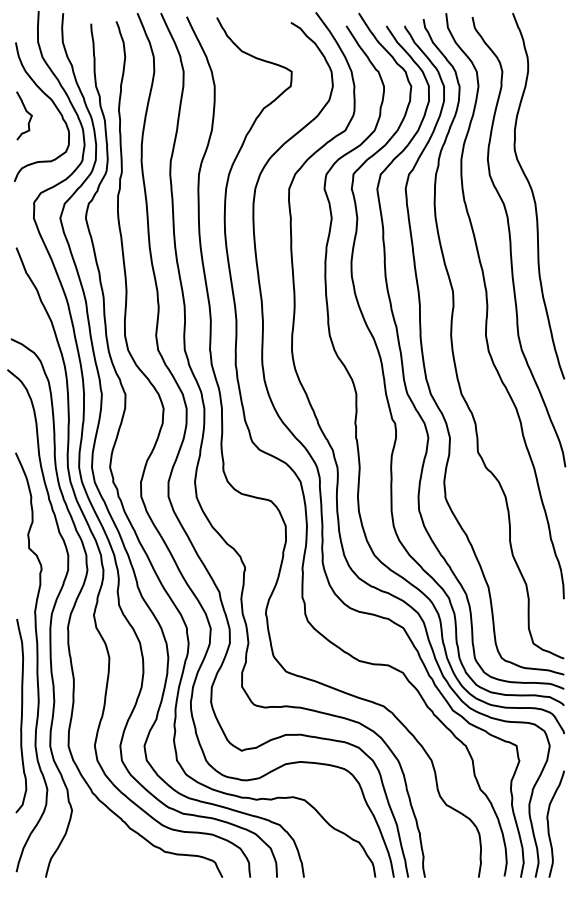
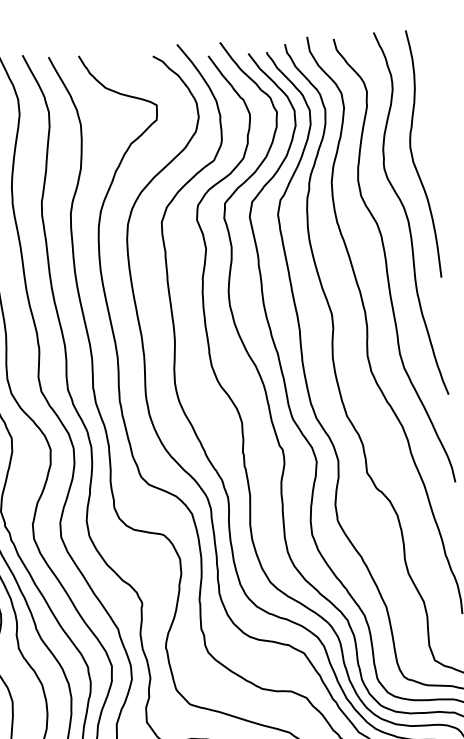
curve: (544, 138) -> (413, 155), added

